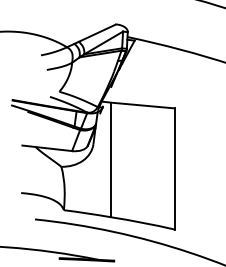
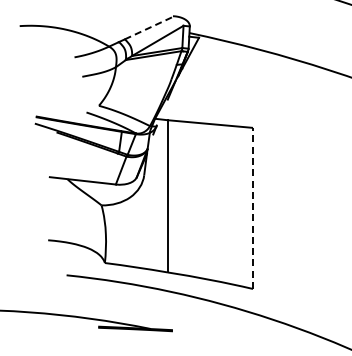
line: (96, 33) -> (148, 28), solid -> dashed
line: (175, 169) -> (253, 208), solid -> dashed

